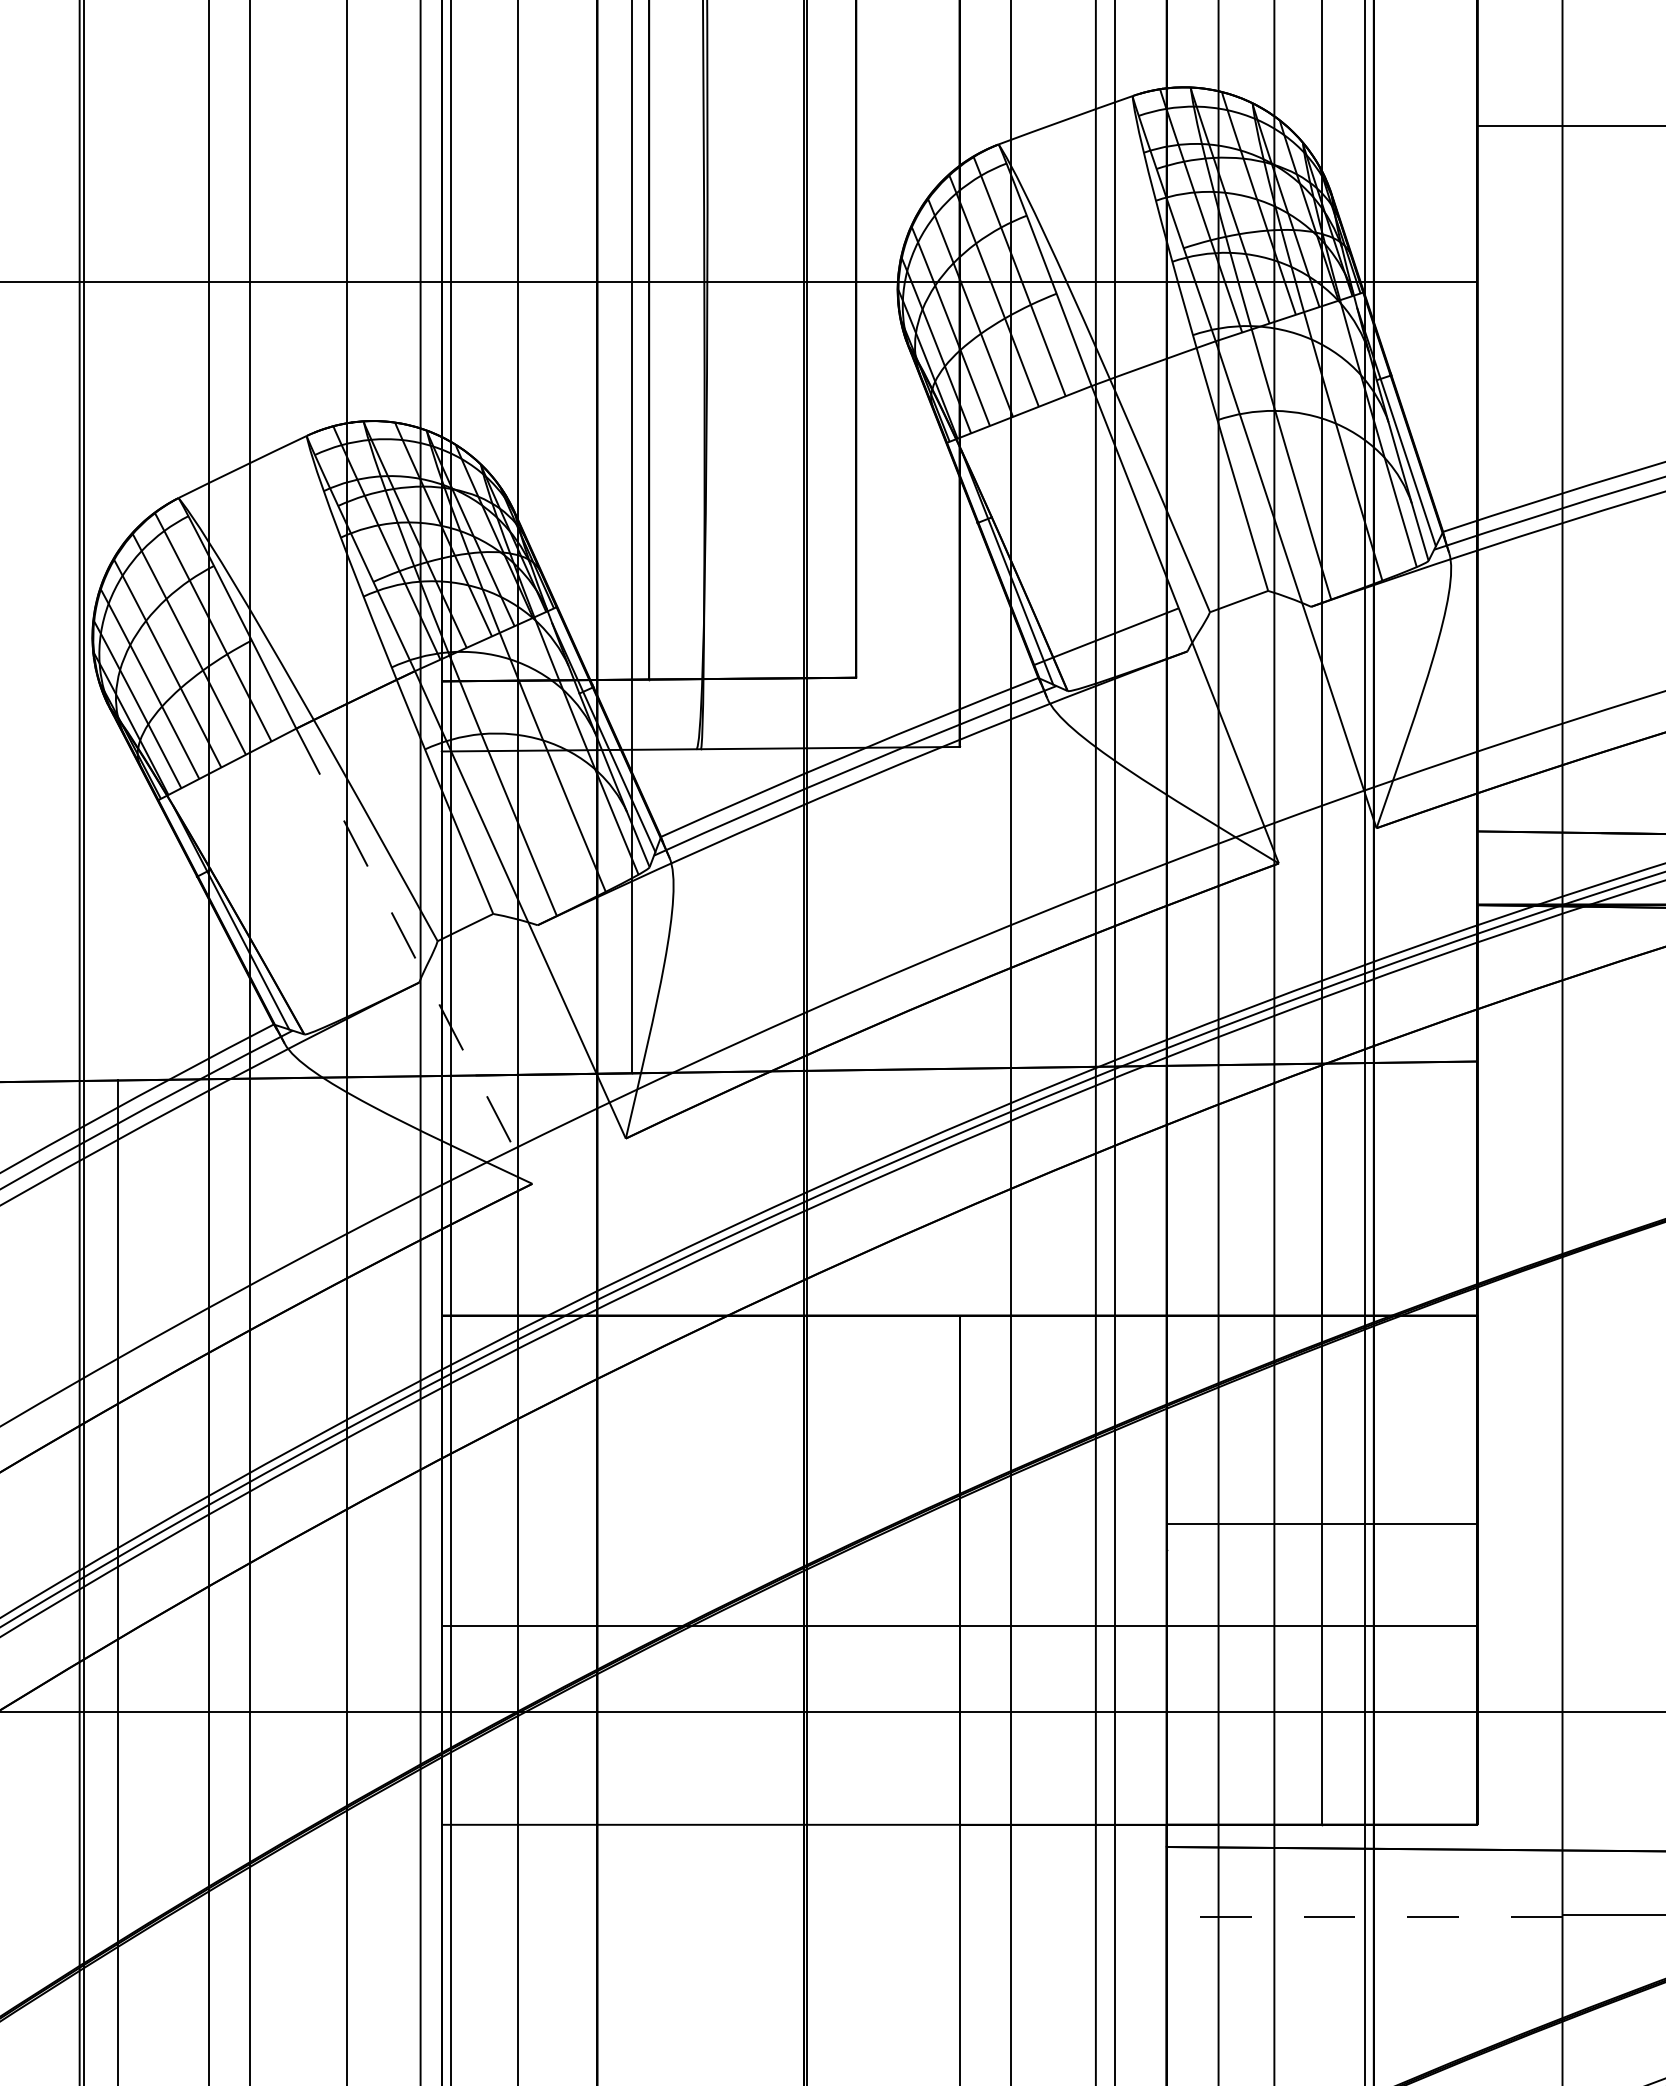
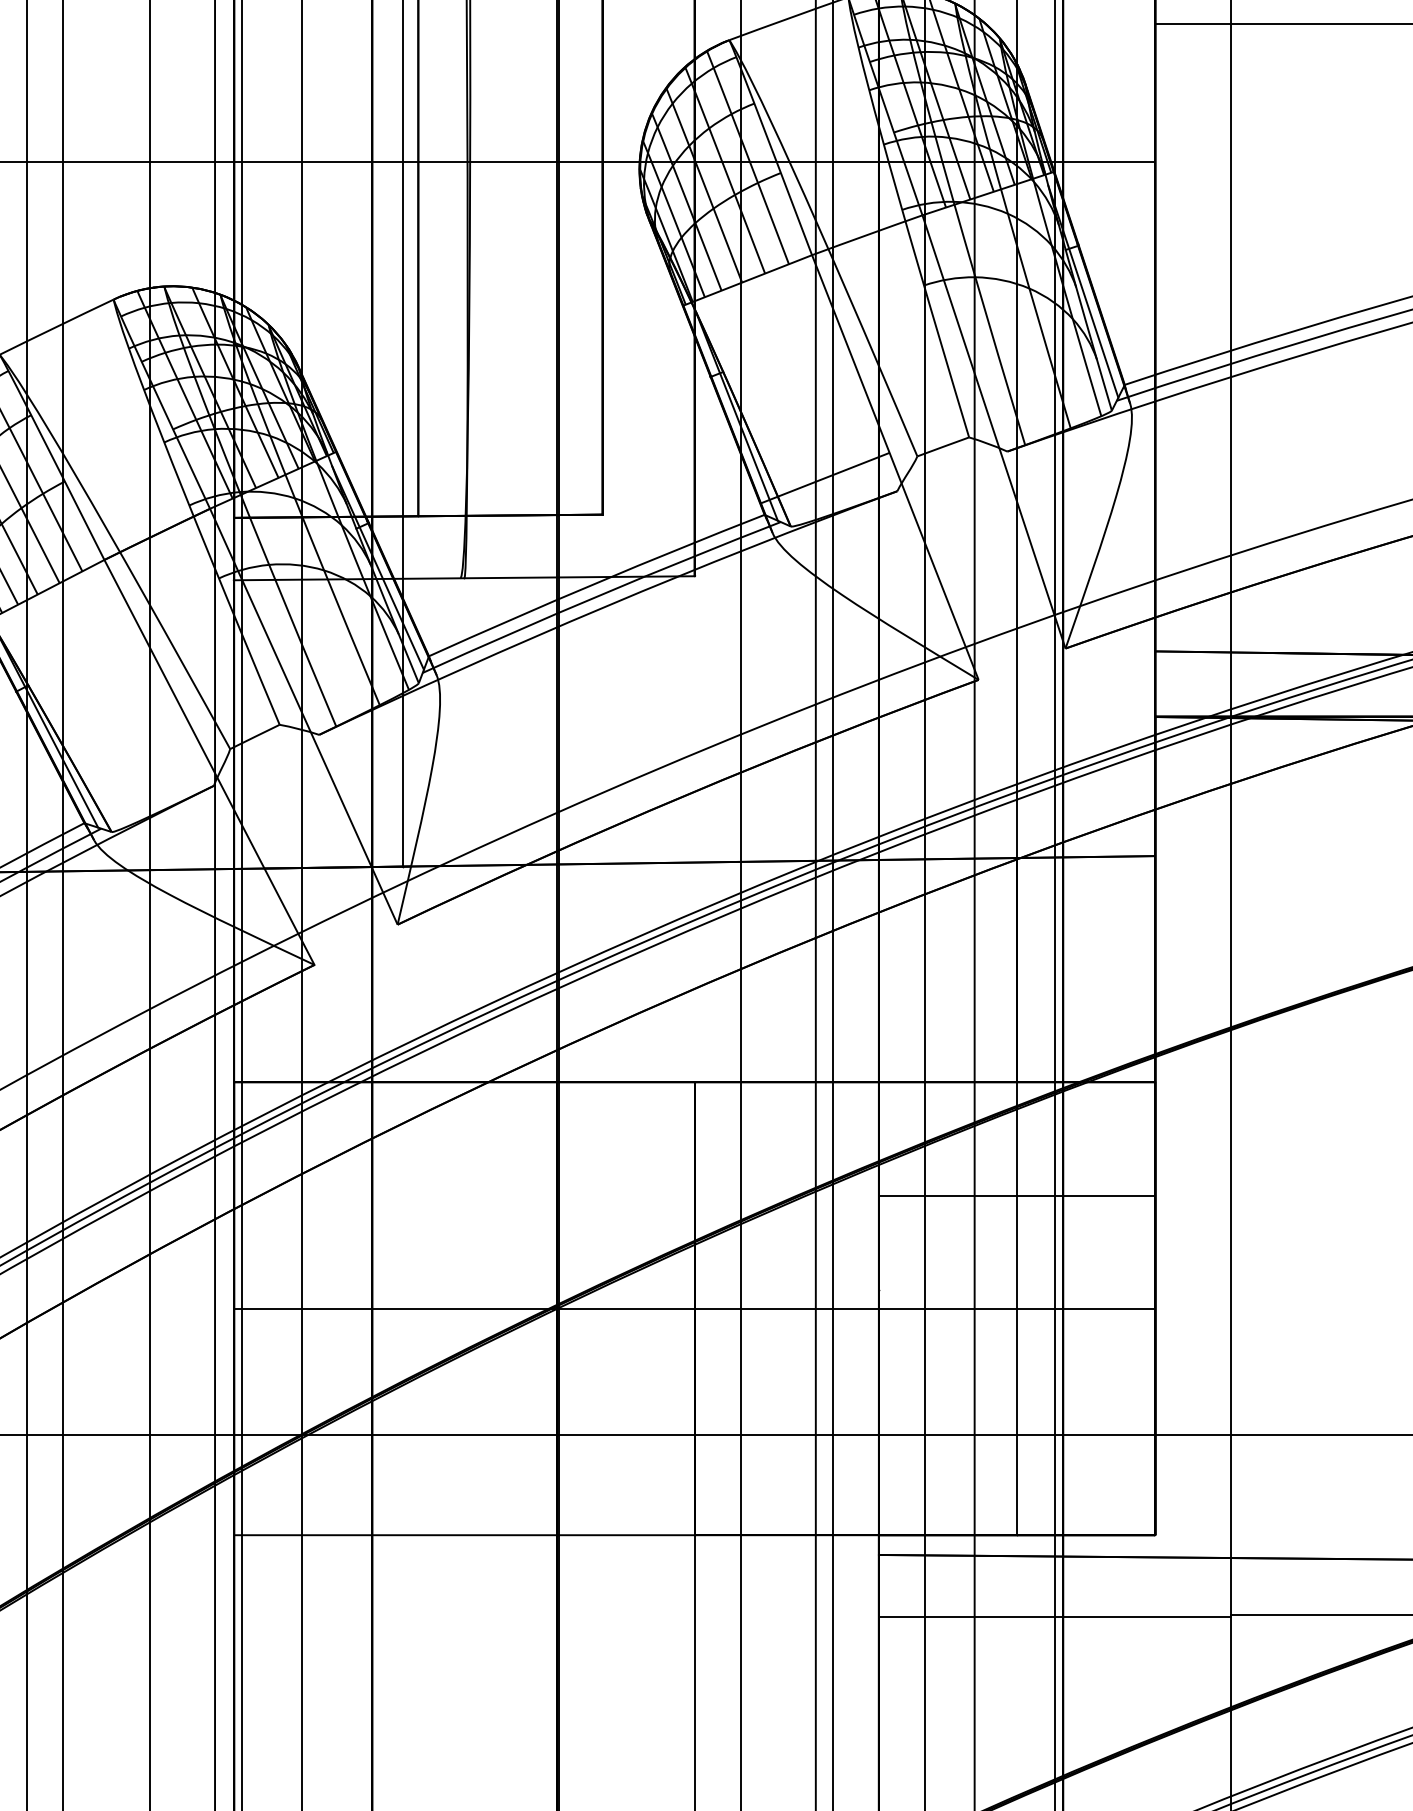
line: (414, 956) -> (209, 762), dashed -> solid
line: (1321, 1524) -> (1016, 1195), moved
line: (959, 1626) -> (694, 1308), moved
line: (1364, 1916) -> (1054, 1616), dashed -> solid

